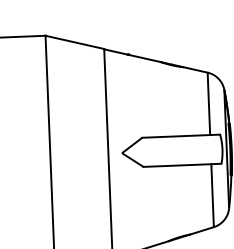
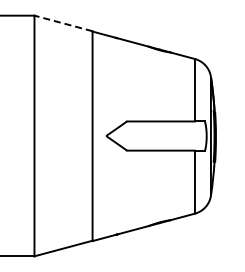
line: (74, 42) -> (63, 23), solid -> dashed

